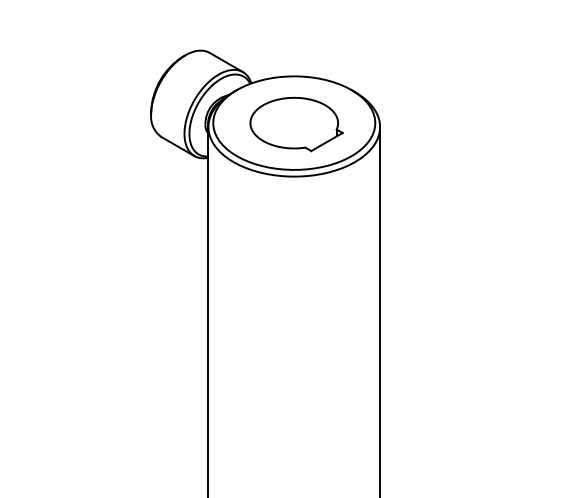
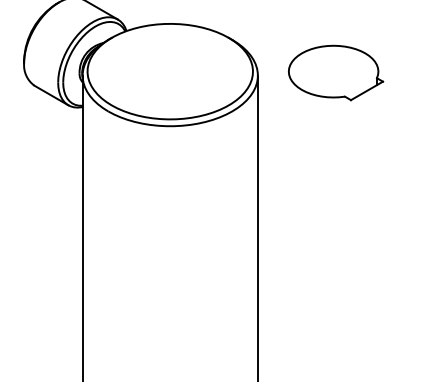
part: (296, 124) -> (335, 73), moved

